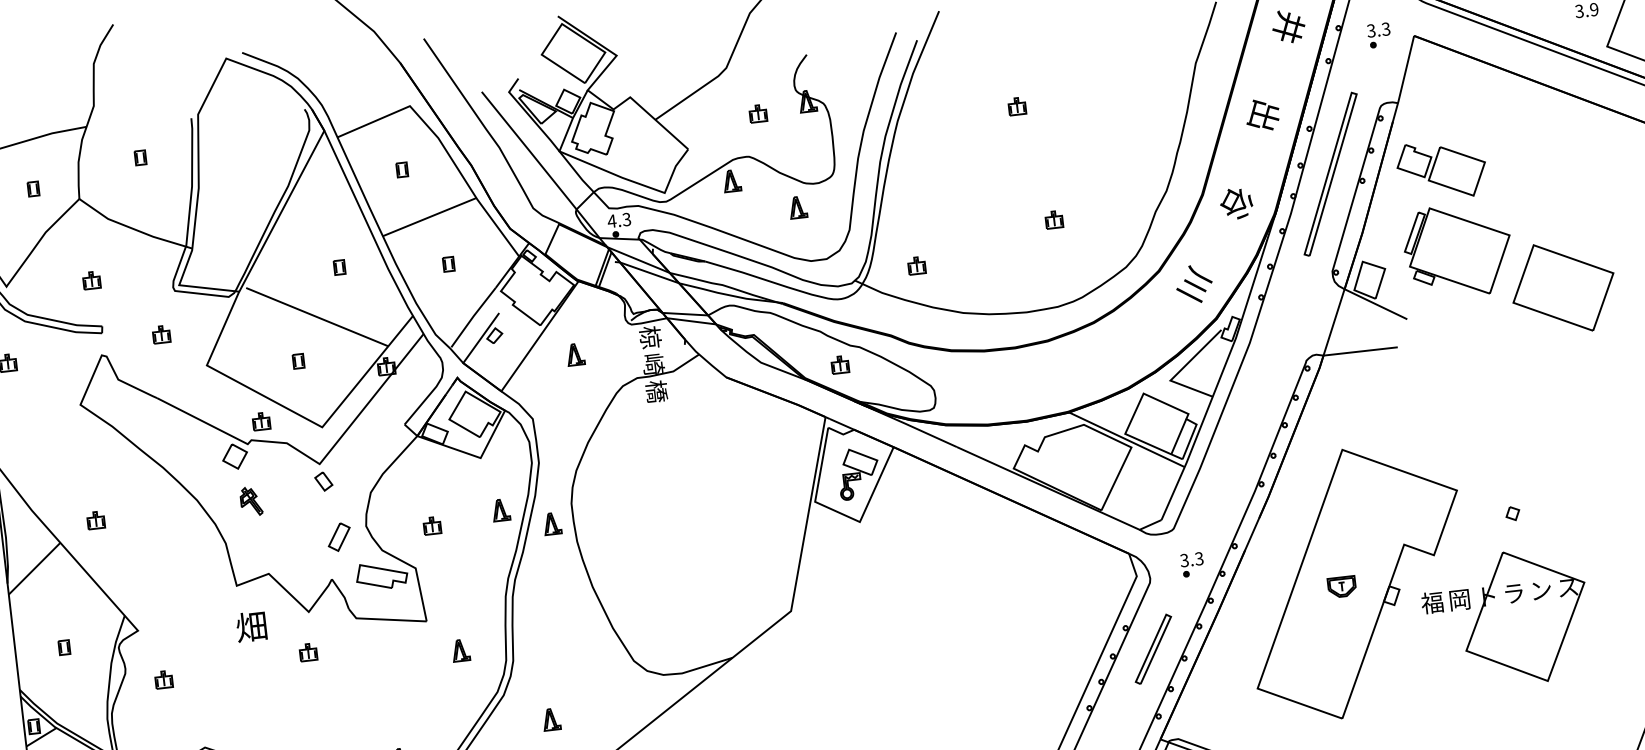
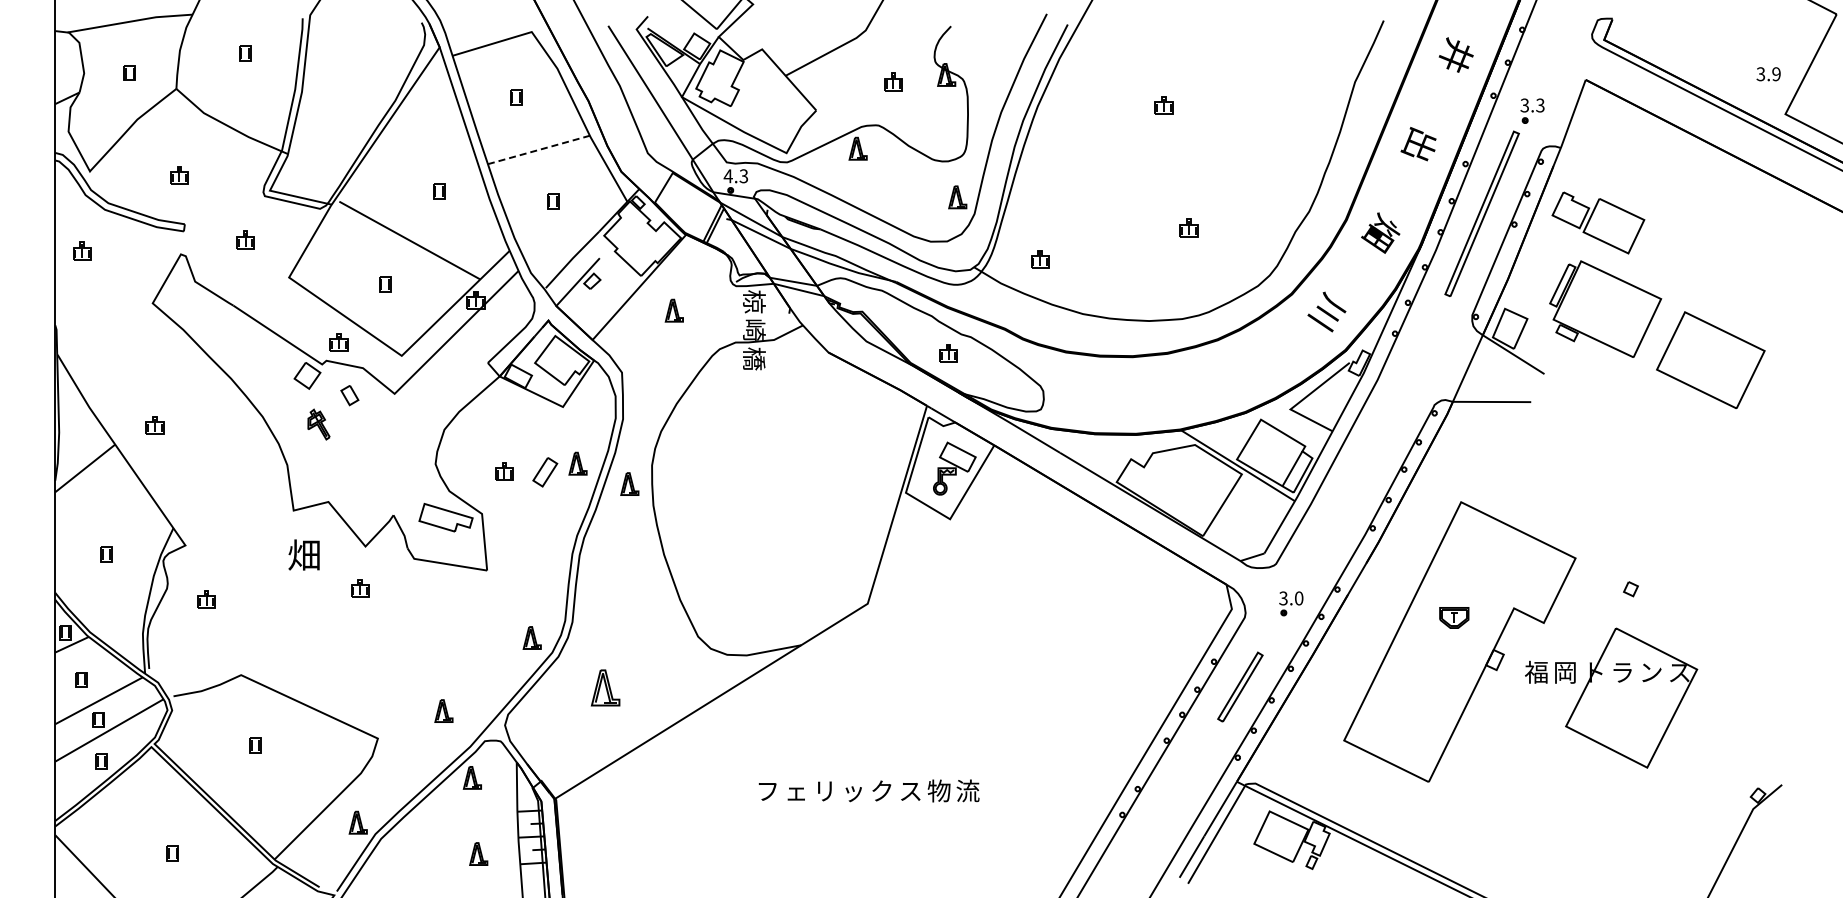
part: (1379, 34) -> (1532, 110), moved
text: (1236, 203) -> (1380, 232), 谷 -> 畑
part: (797, 207) -> (957, 197), moved
line: (429, 216) -> (538, 149), solid -> dashed
part: (323, 481) -> (349, 395), moved
part: (339, 537) -> (545, 472), moved
text: (1198, 558) -> (1298, 598), 3.3 -> 3.0
part: (1342, 586) -> (1454, 617), moved
part: (460, 650) -> (531, 637), moved
part: (550, 719) -> (604, 687), size x1.6

